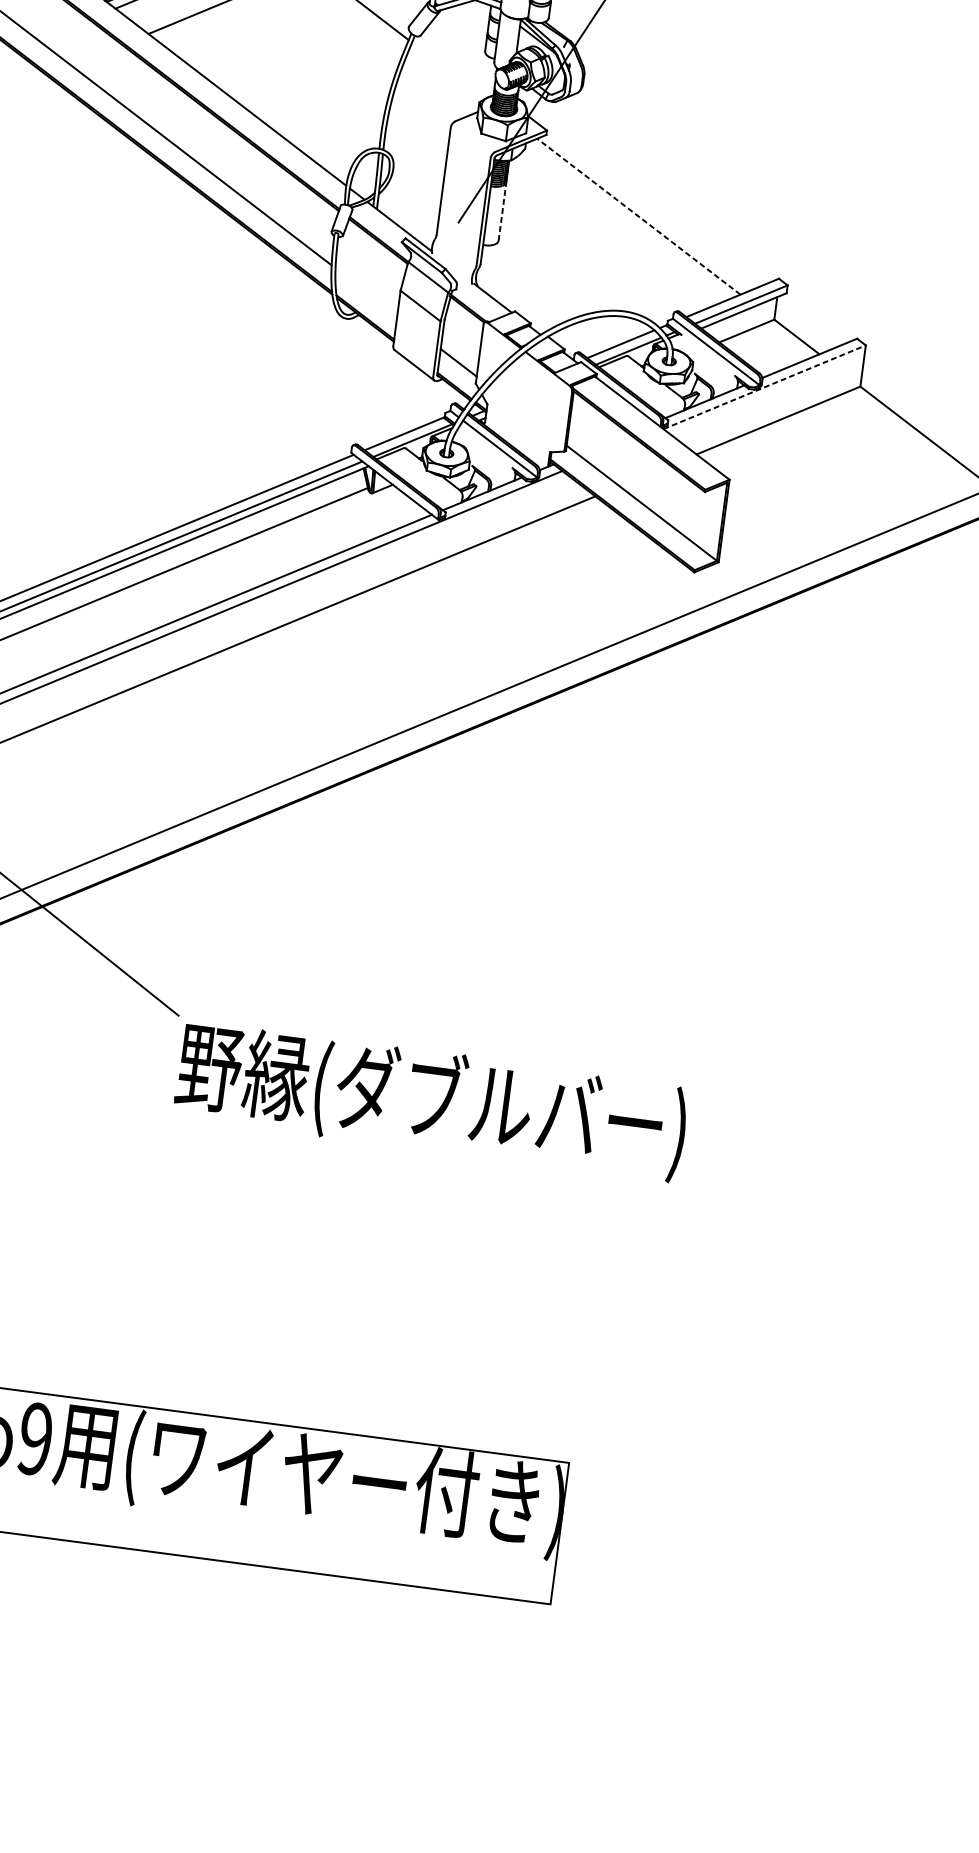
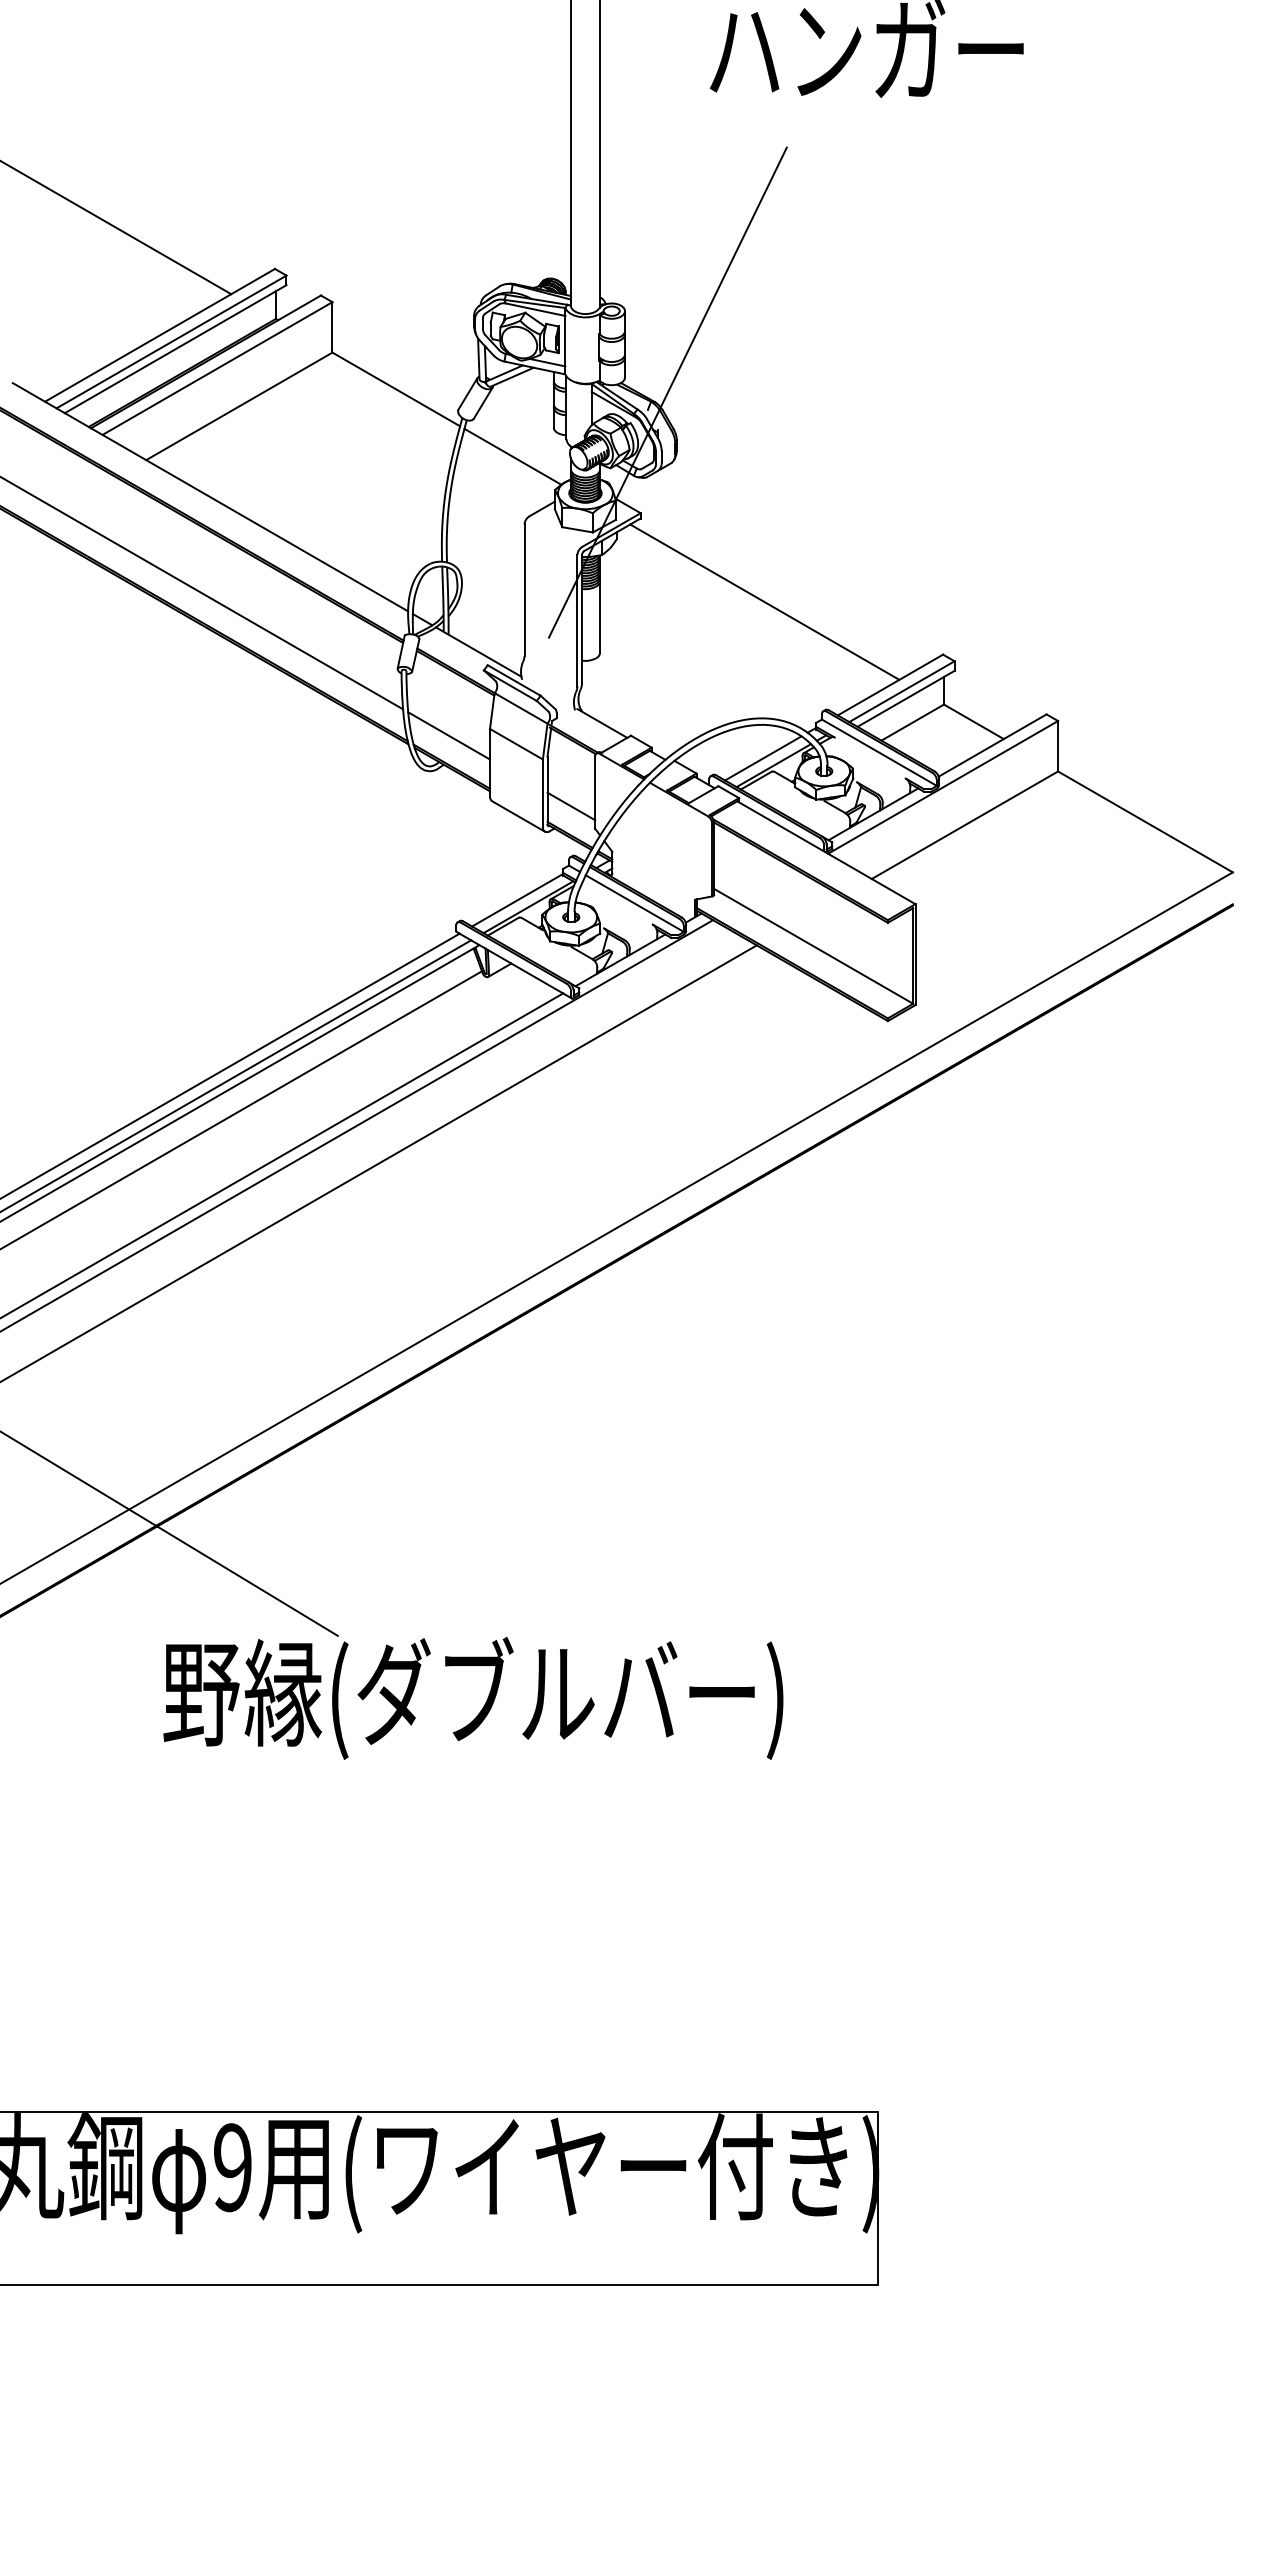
line: (448, 70) -> (512, 456), added
line: (503, 210) -> (600, 616), dashed -> solid
line: (638, 216) -> (764, 601), dashed -> solid
line: (366, 291) -> (449, 735), added
line: (765, 387) -> (943, 787), dashed -> solid
text: (431, 1101) -> (473, 1698), moved

